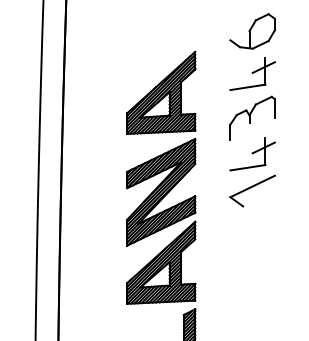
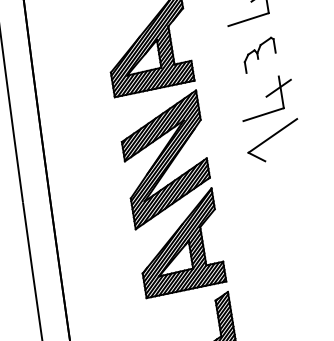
part: (252, 117) -> (259, 54), size x0.6

